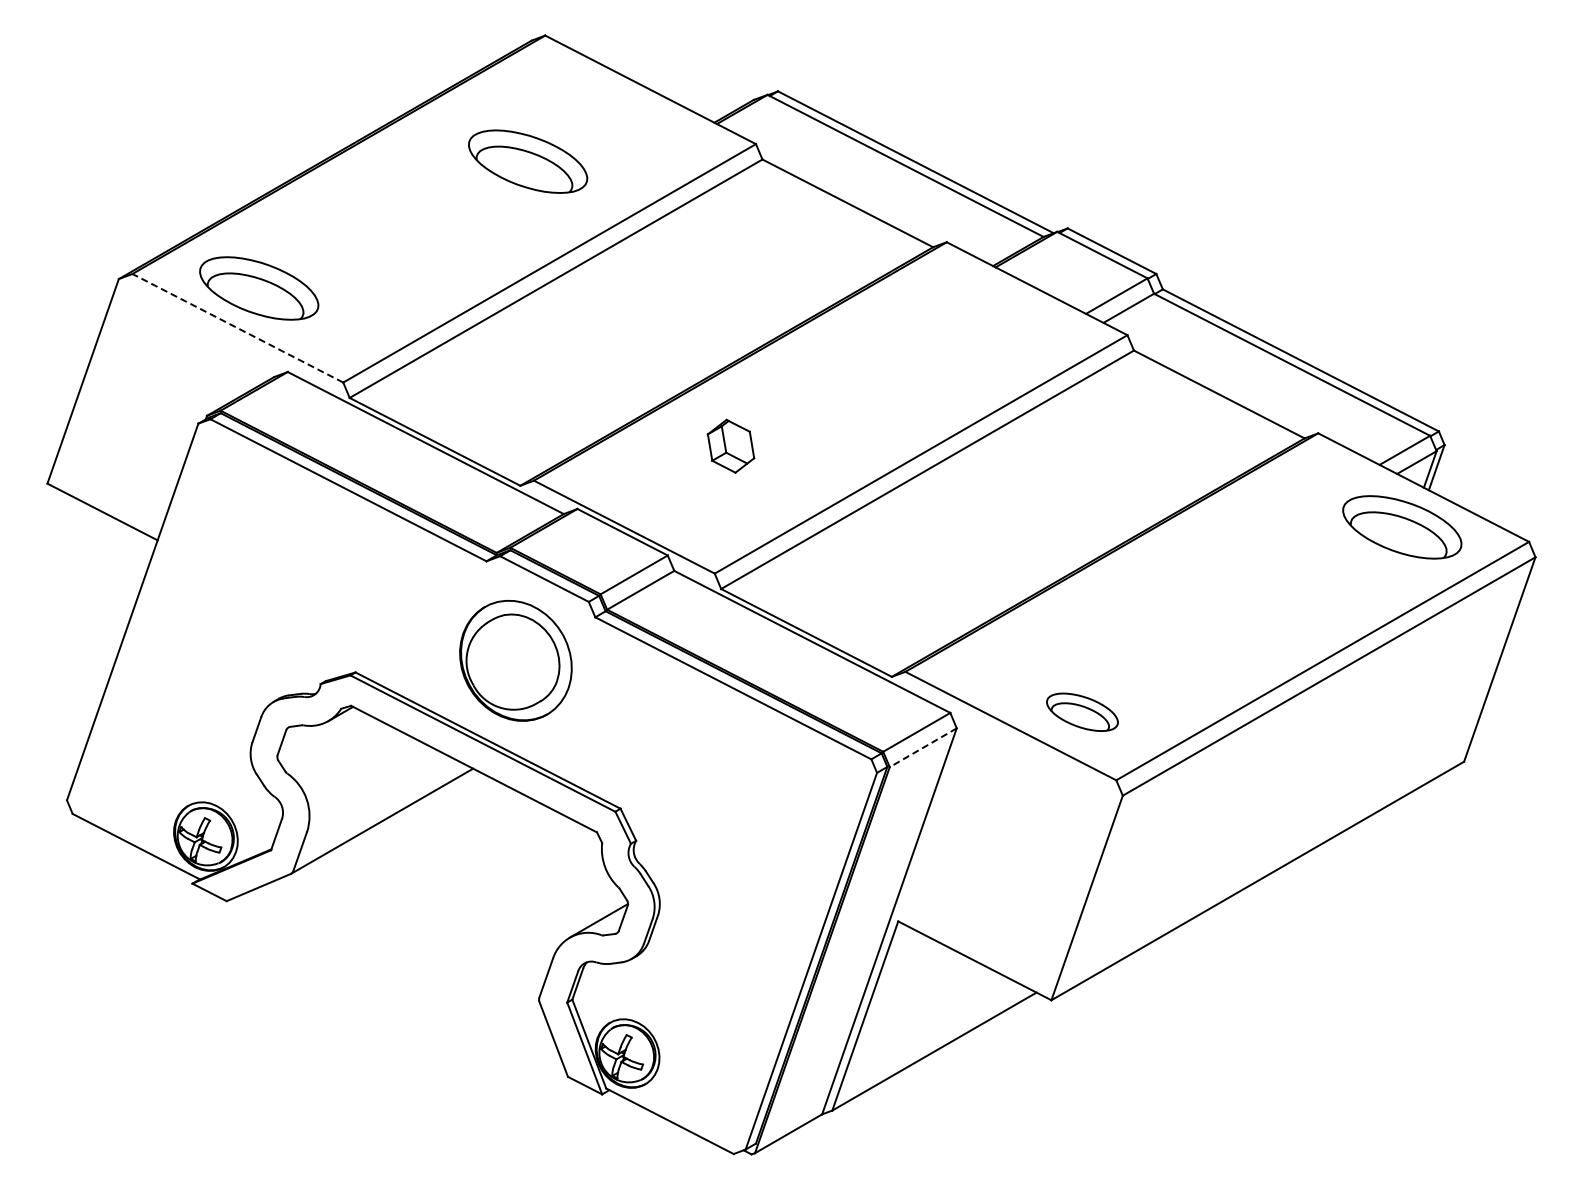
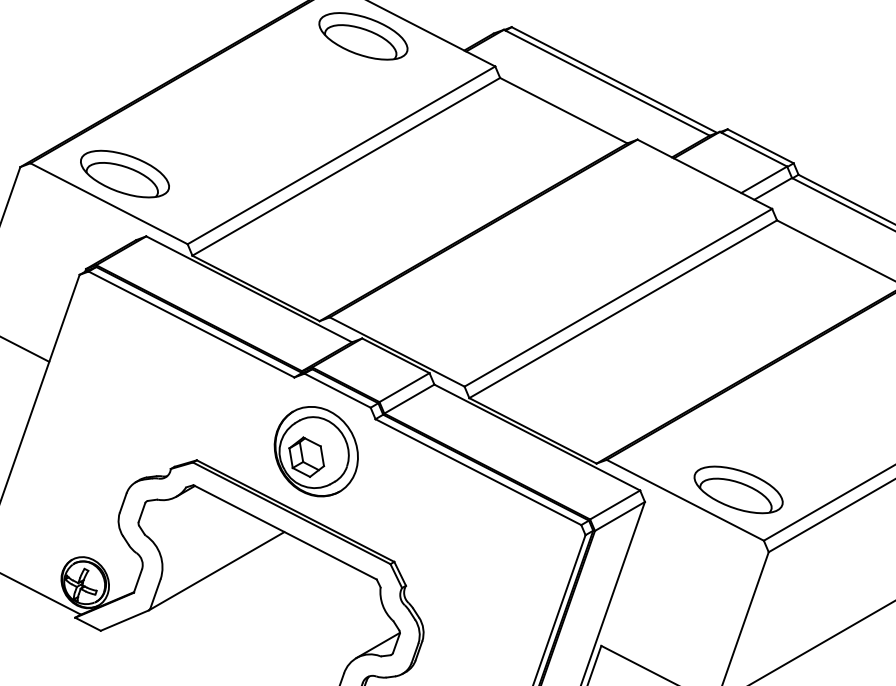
part: (528, 161) -> (363, 36), moved
line: (237, 328) -> (108, 203), dashed -> solid
part: (730, 445) -> (306, 456), moved
part: (1082, 712) -> (738, 490), size x1.67
line: (923, 747) -> (620, 516), dashed -> solid

